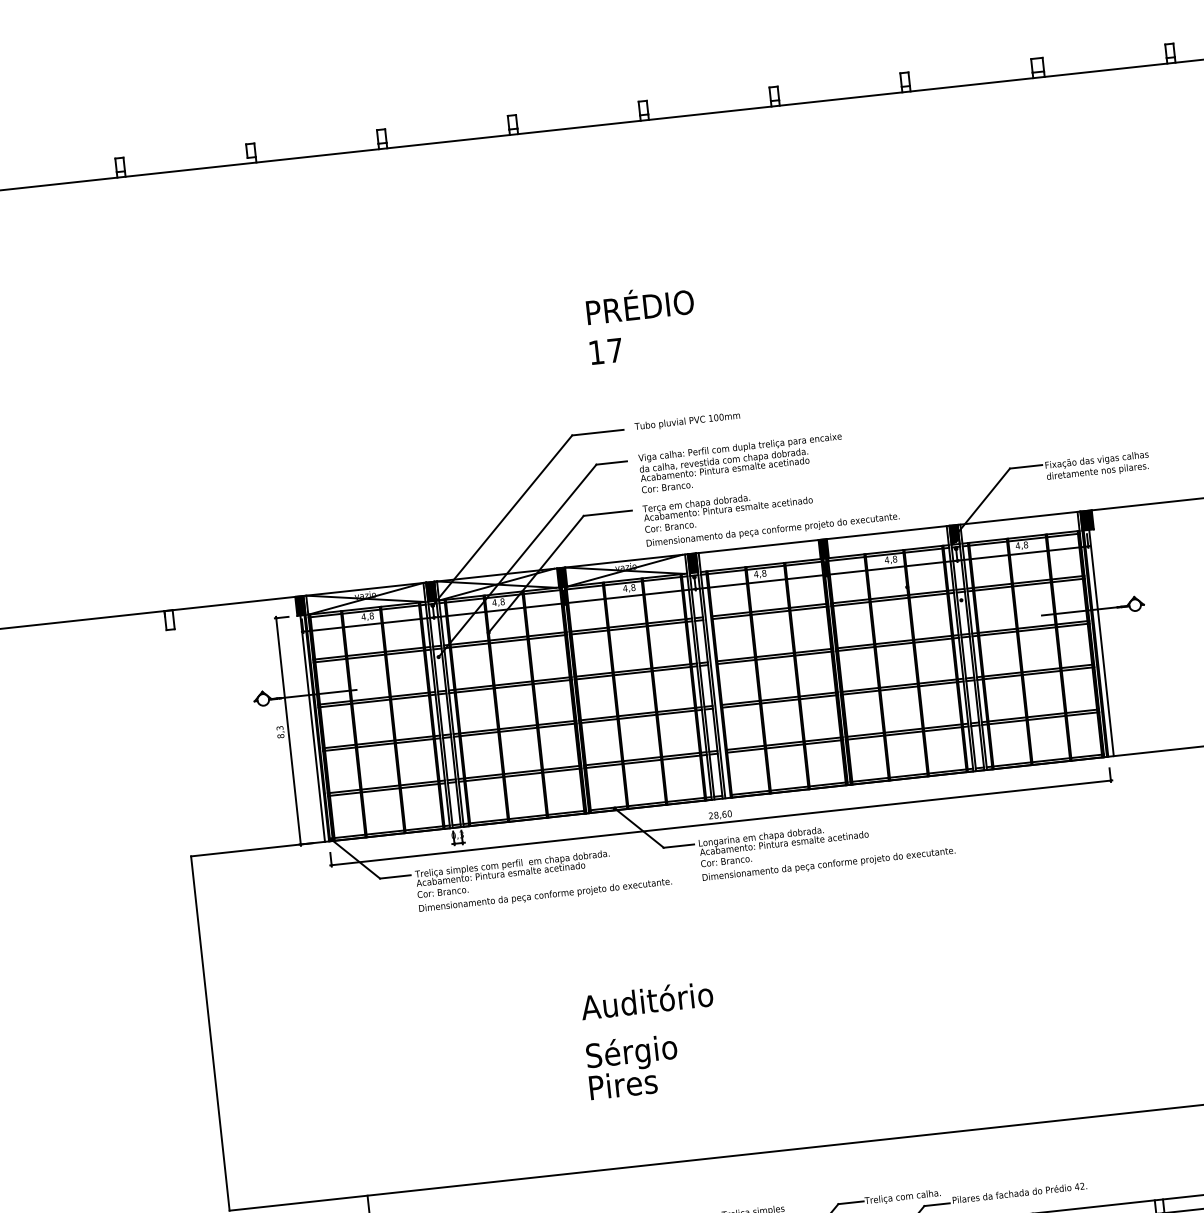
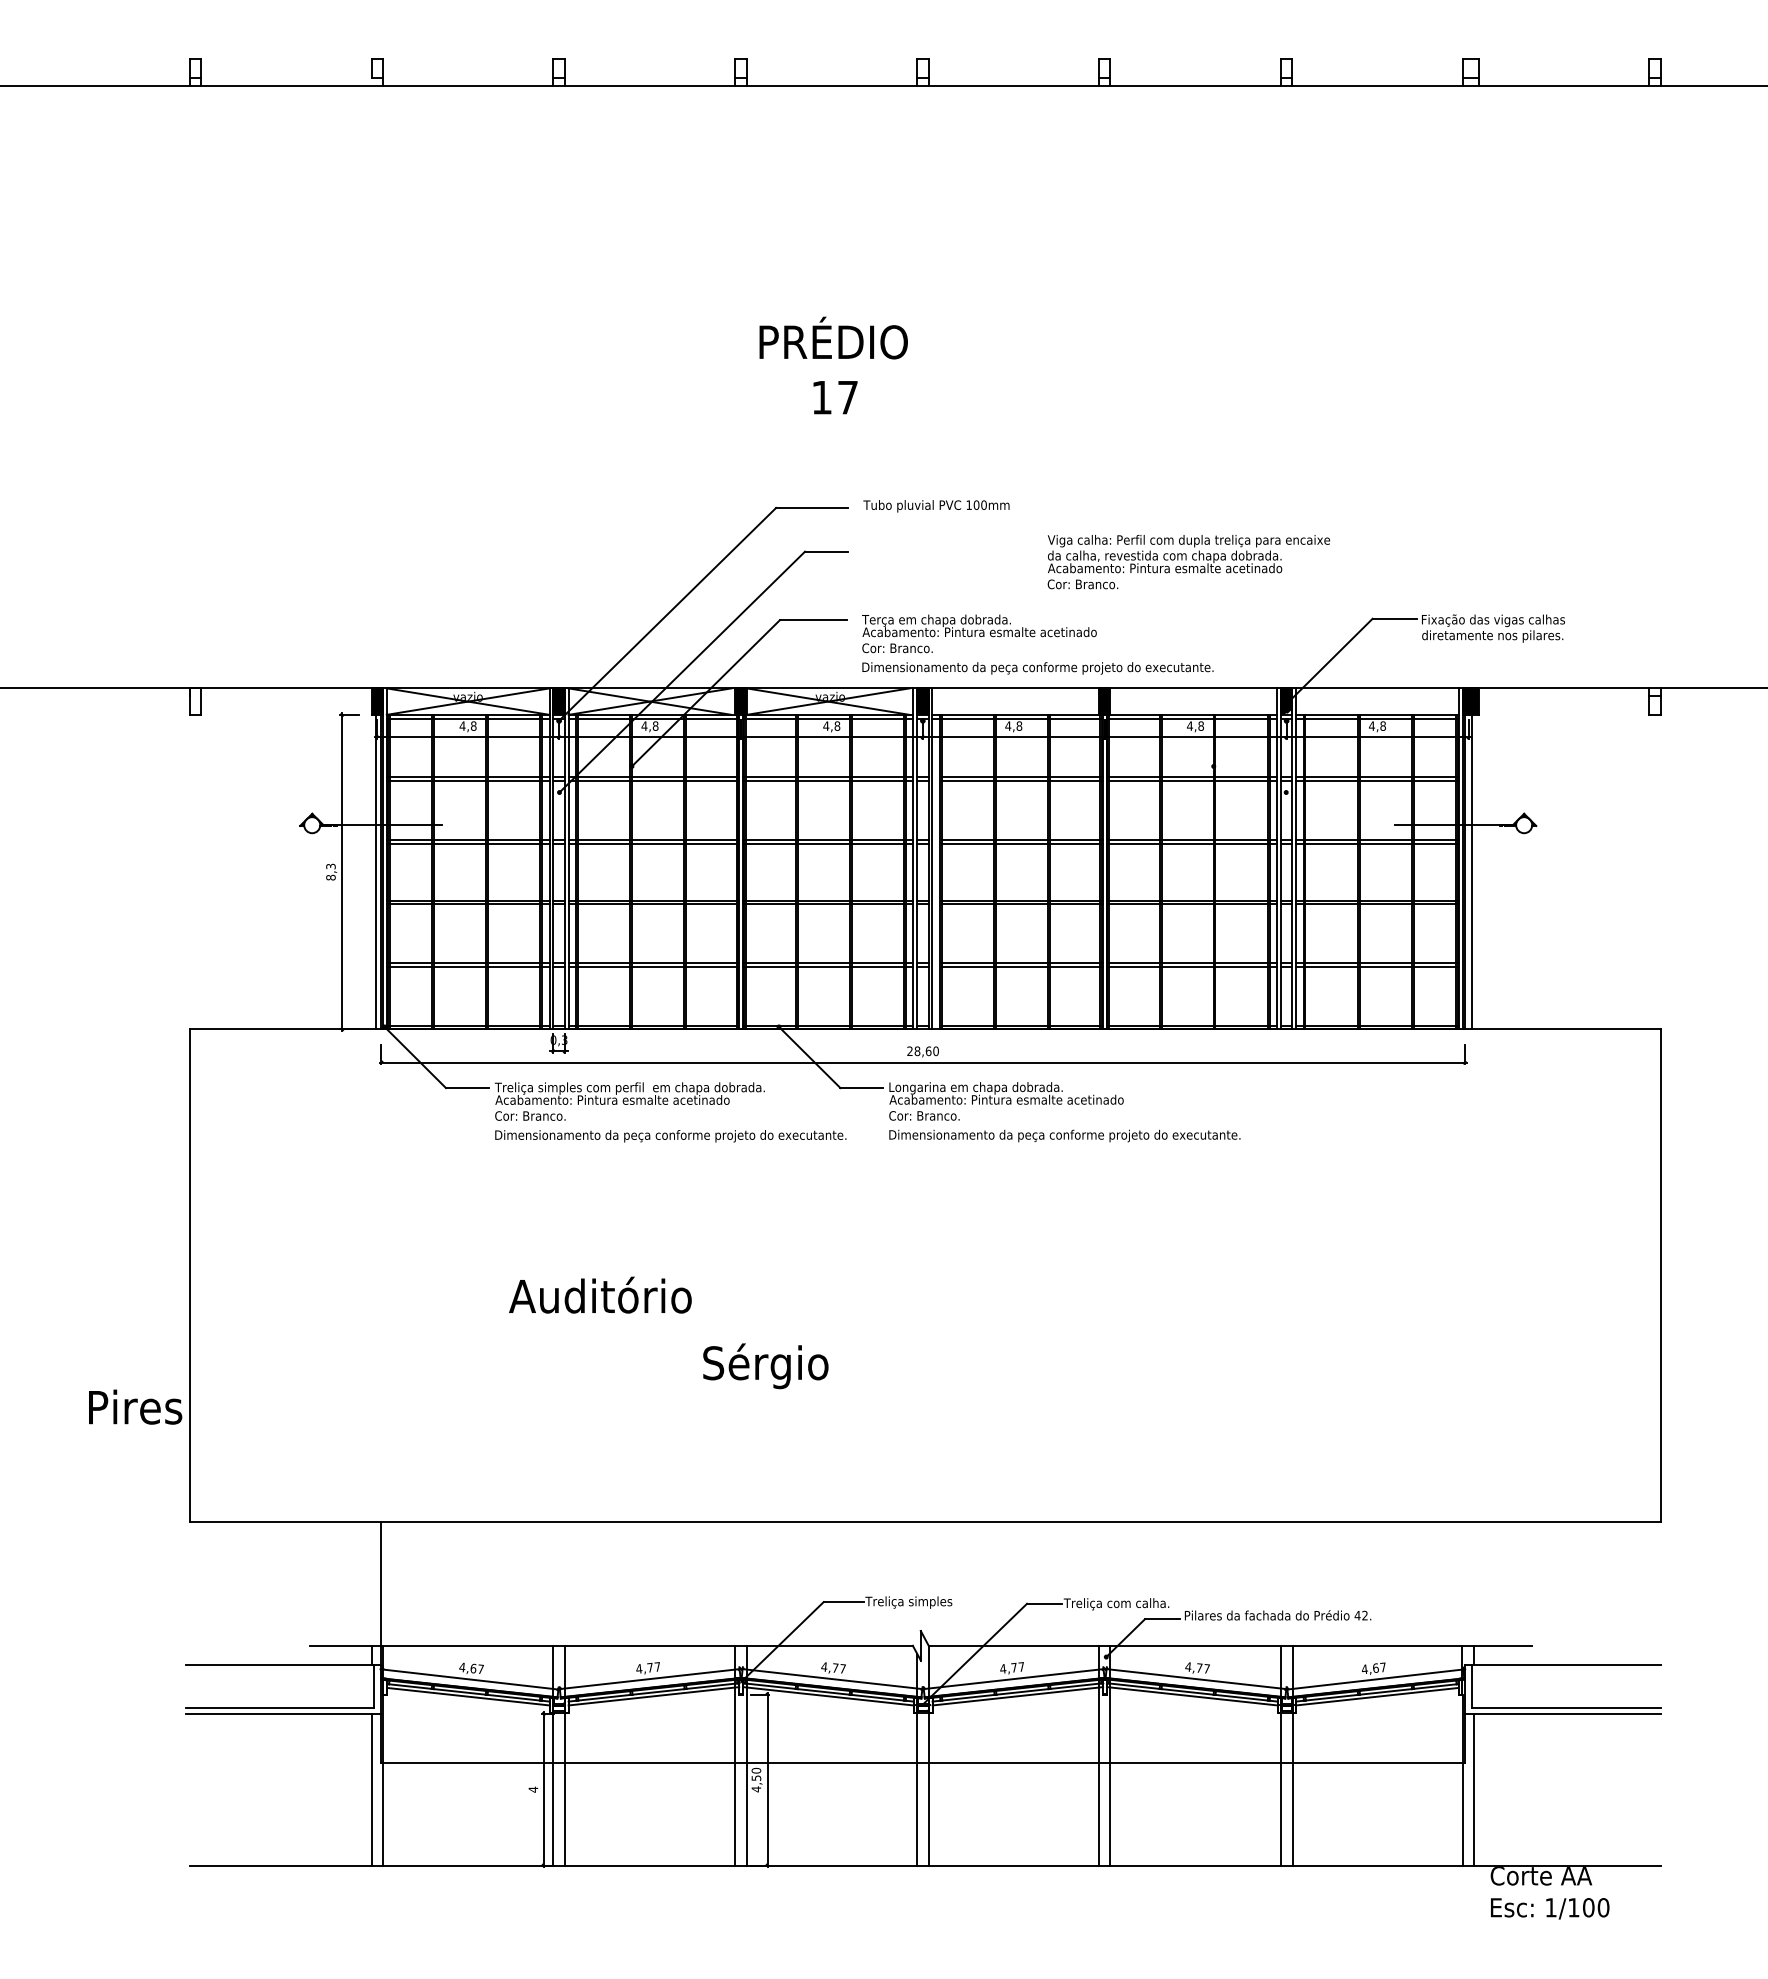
text: (639, 304) -> (833, 337), moved
text: (741, 463) -> (1188, 562), moved
text: (646, 999) -> (600, 1294), moved
text: (623, 1083) -> (135, 1406), moved

